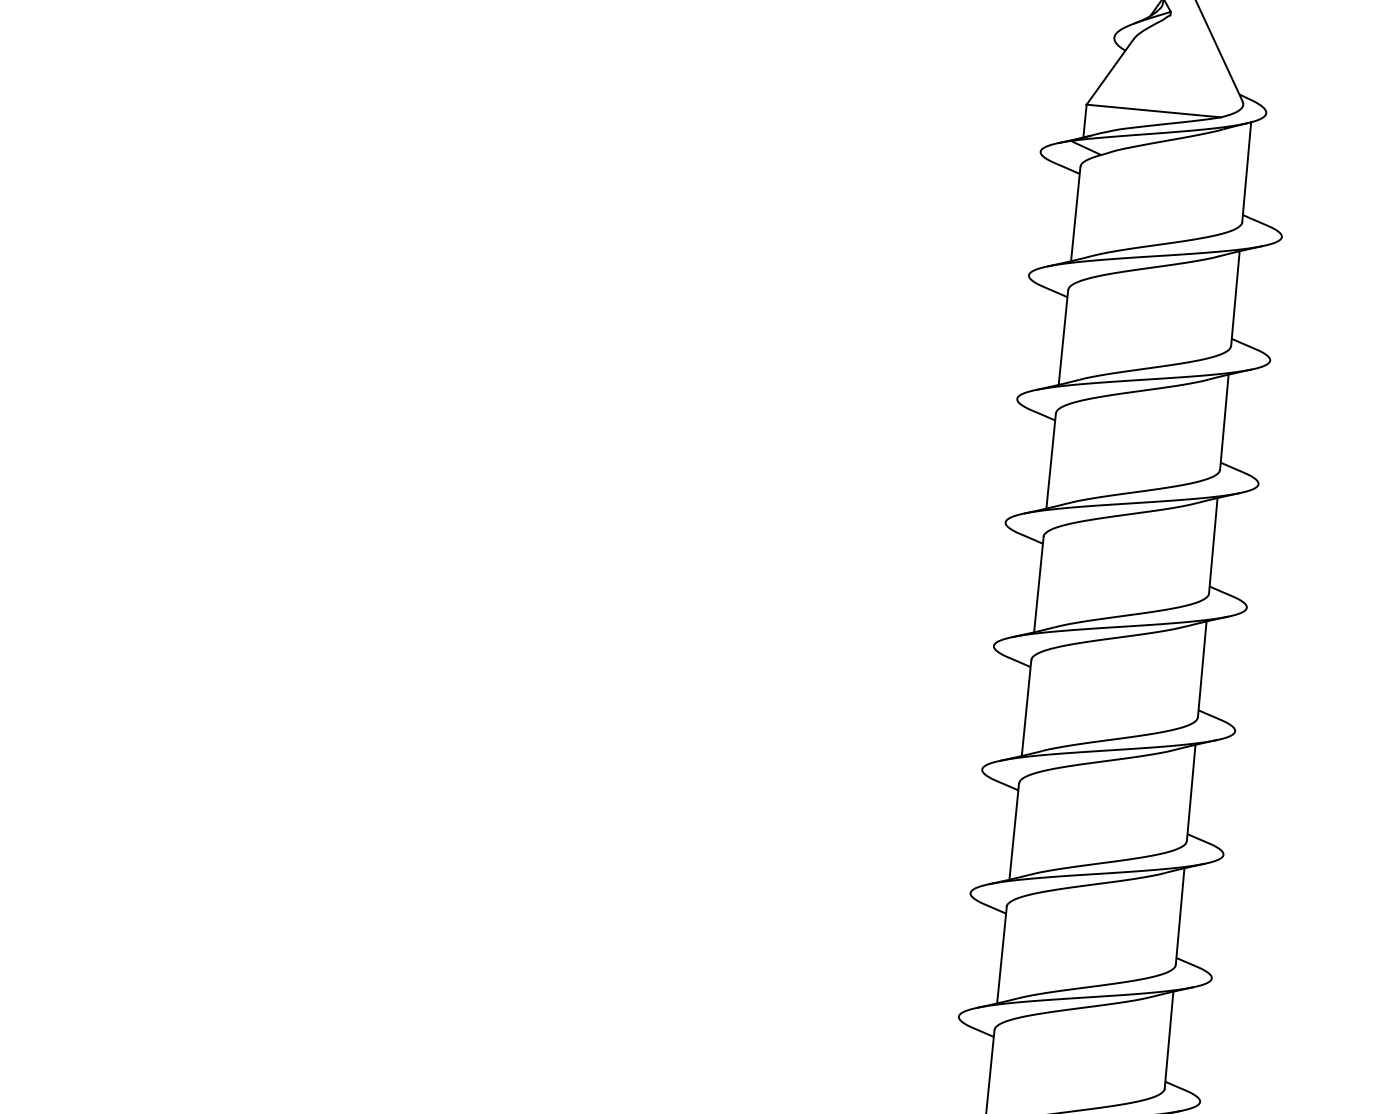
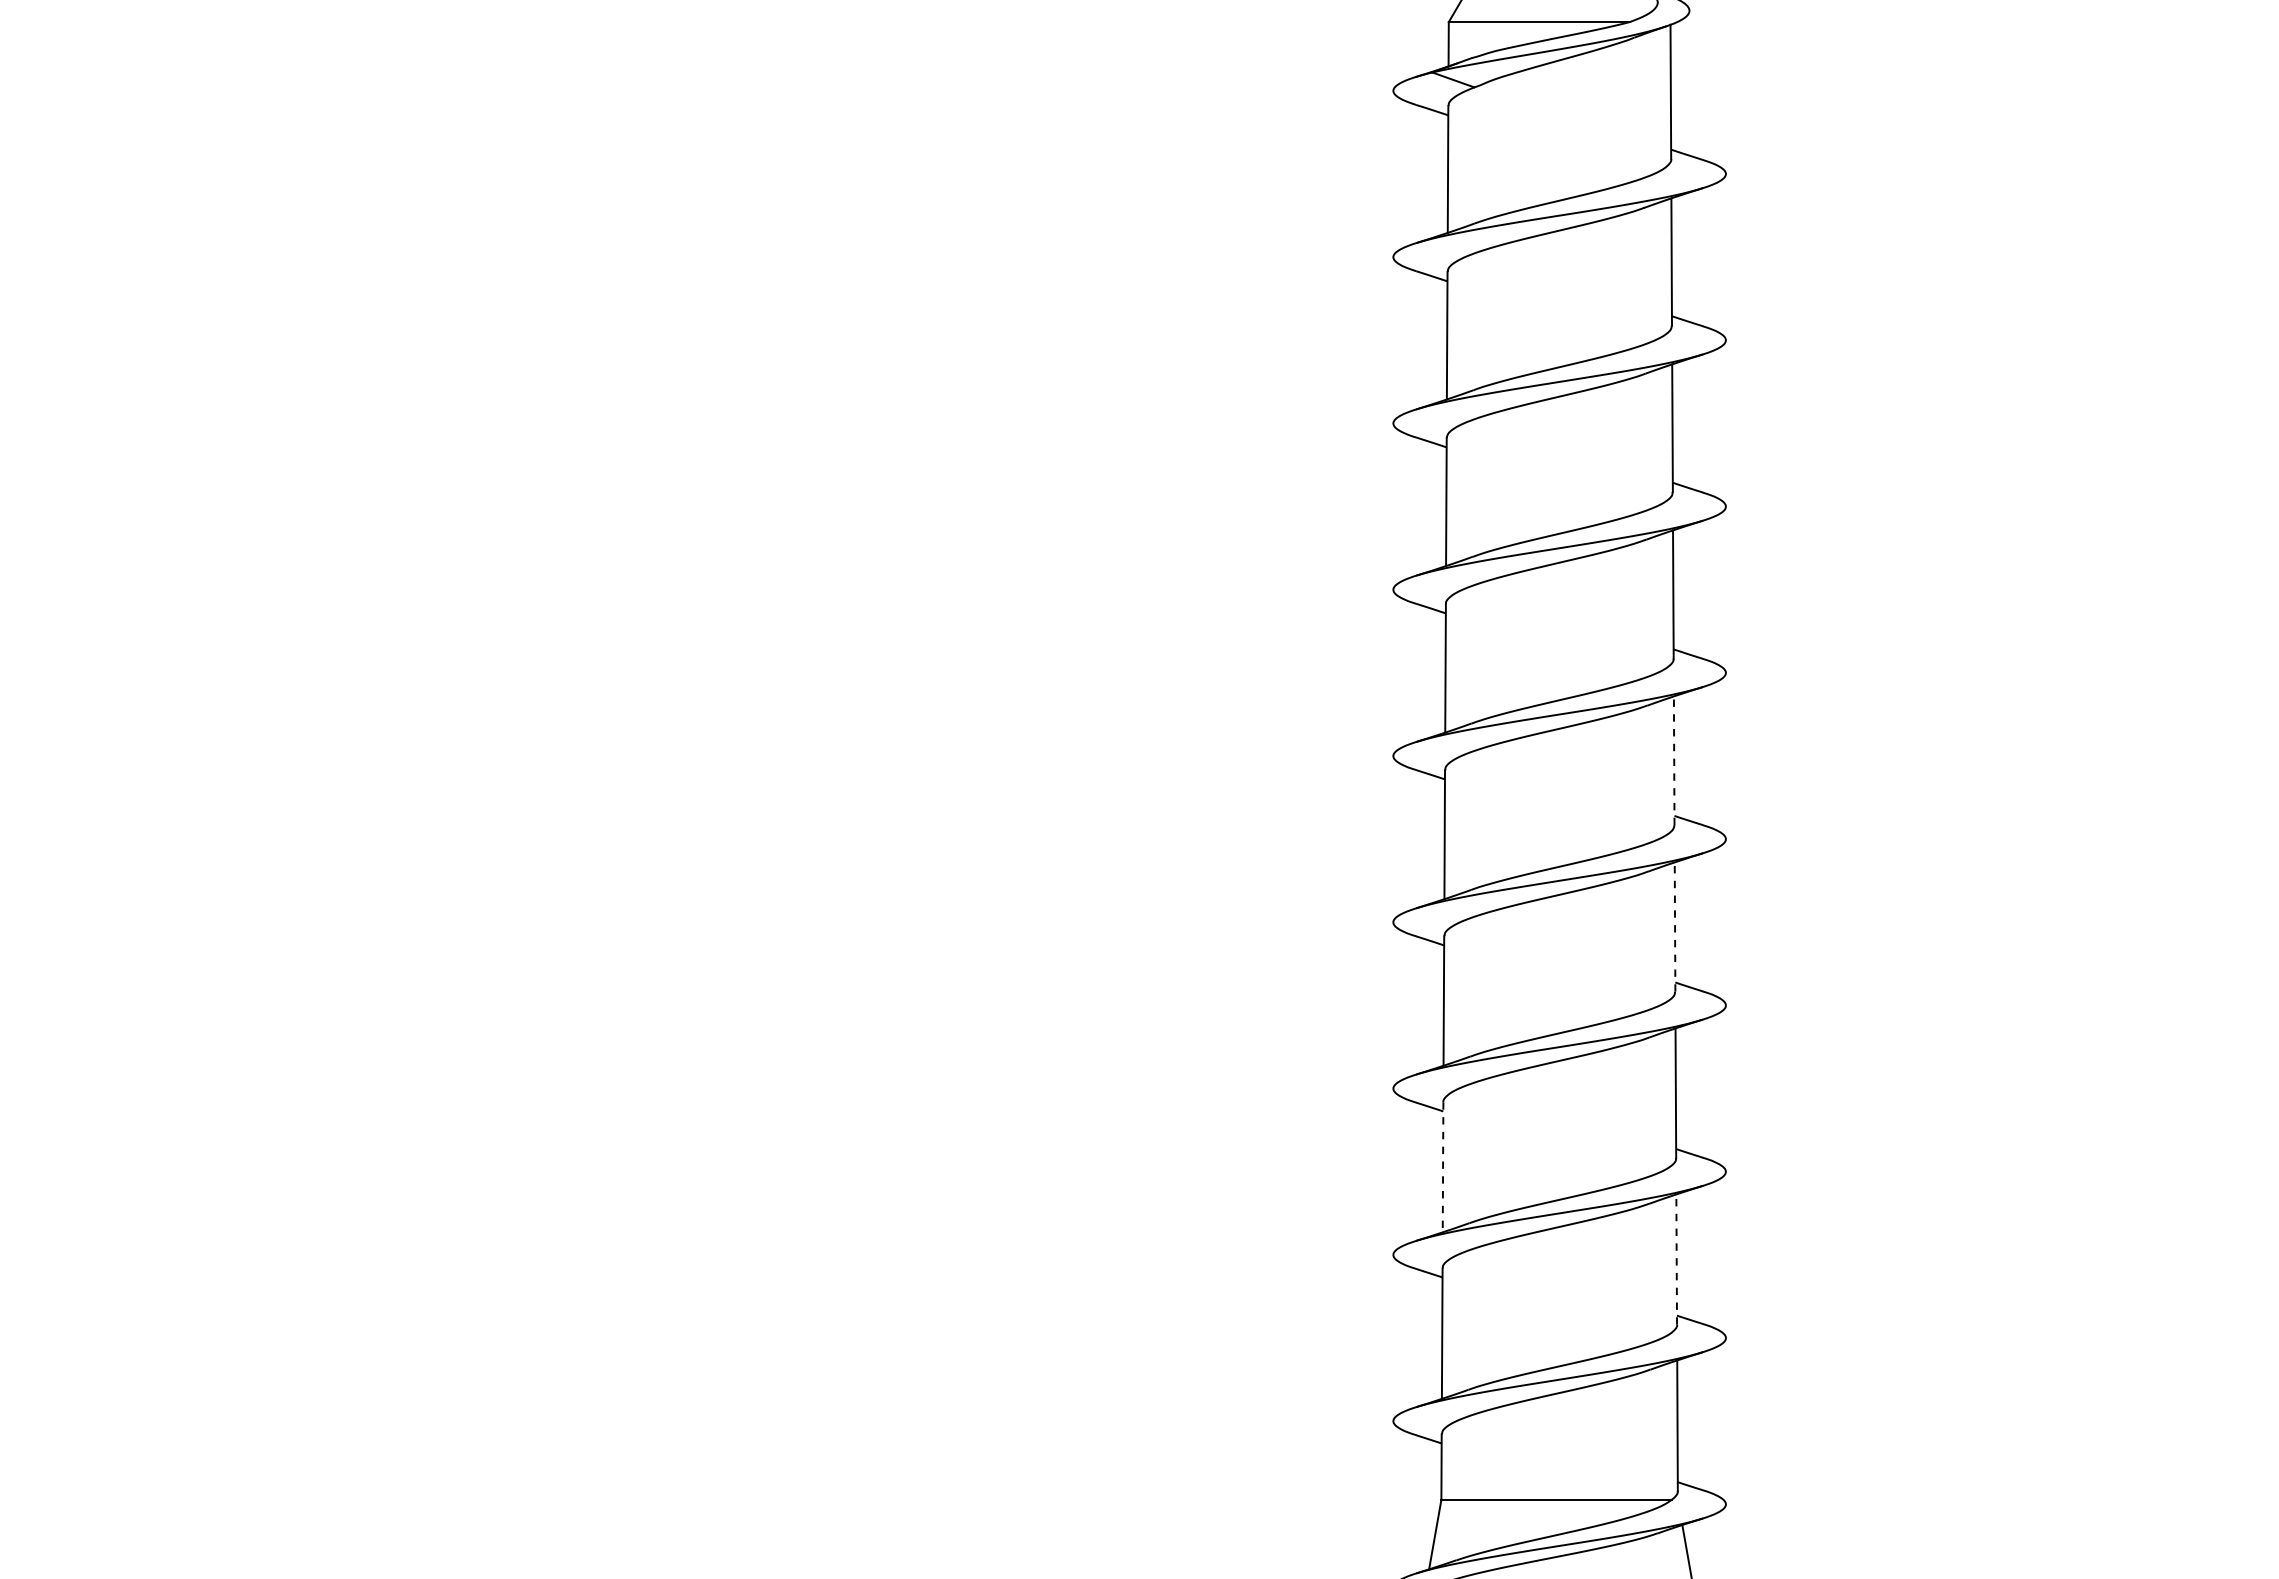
line: (1202, 669) -> (1674, 760), solid -> dashed
line: (1191, 793) -> (1675, 927), solid -> dashed
line: (1002, 955) -> (1443, 1167), solid -> dashed
line: (1168, 1040) -> (1676, 1259), solid -> dashed

